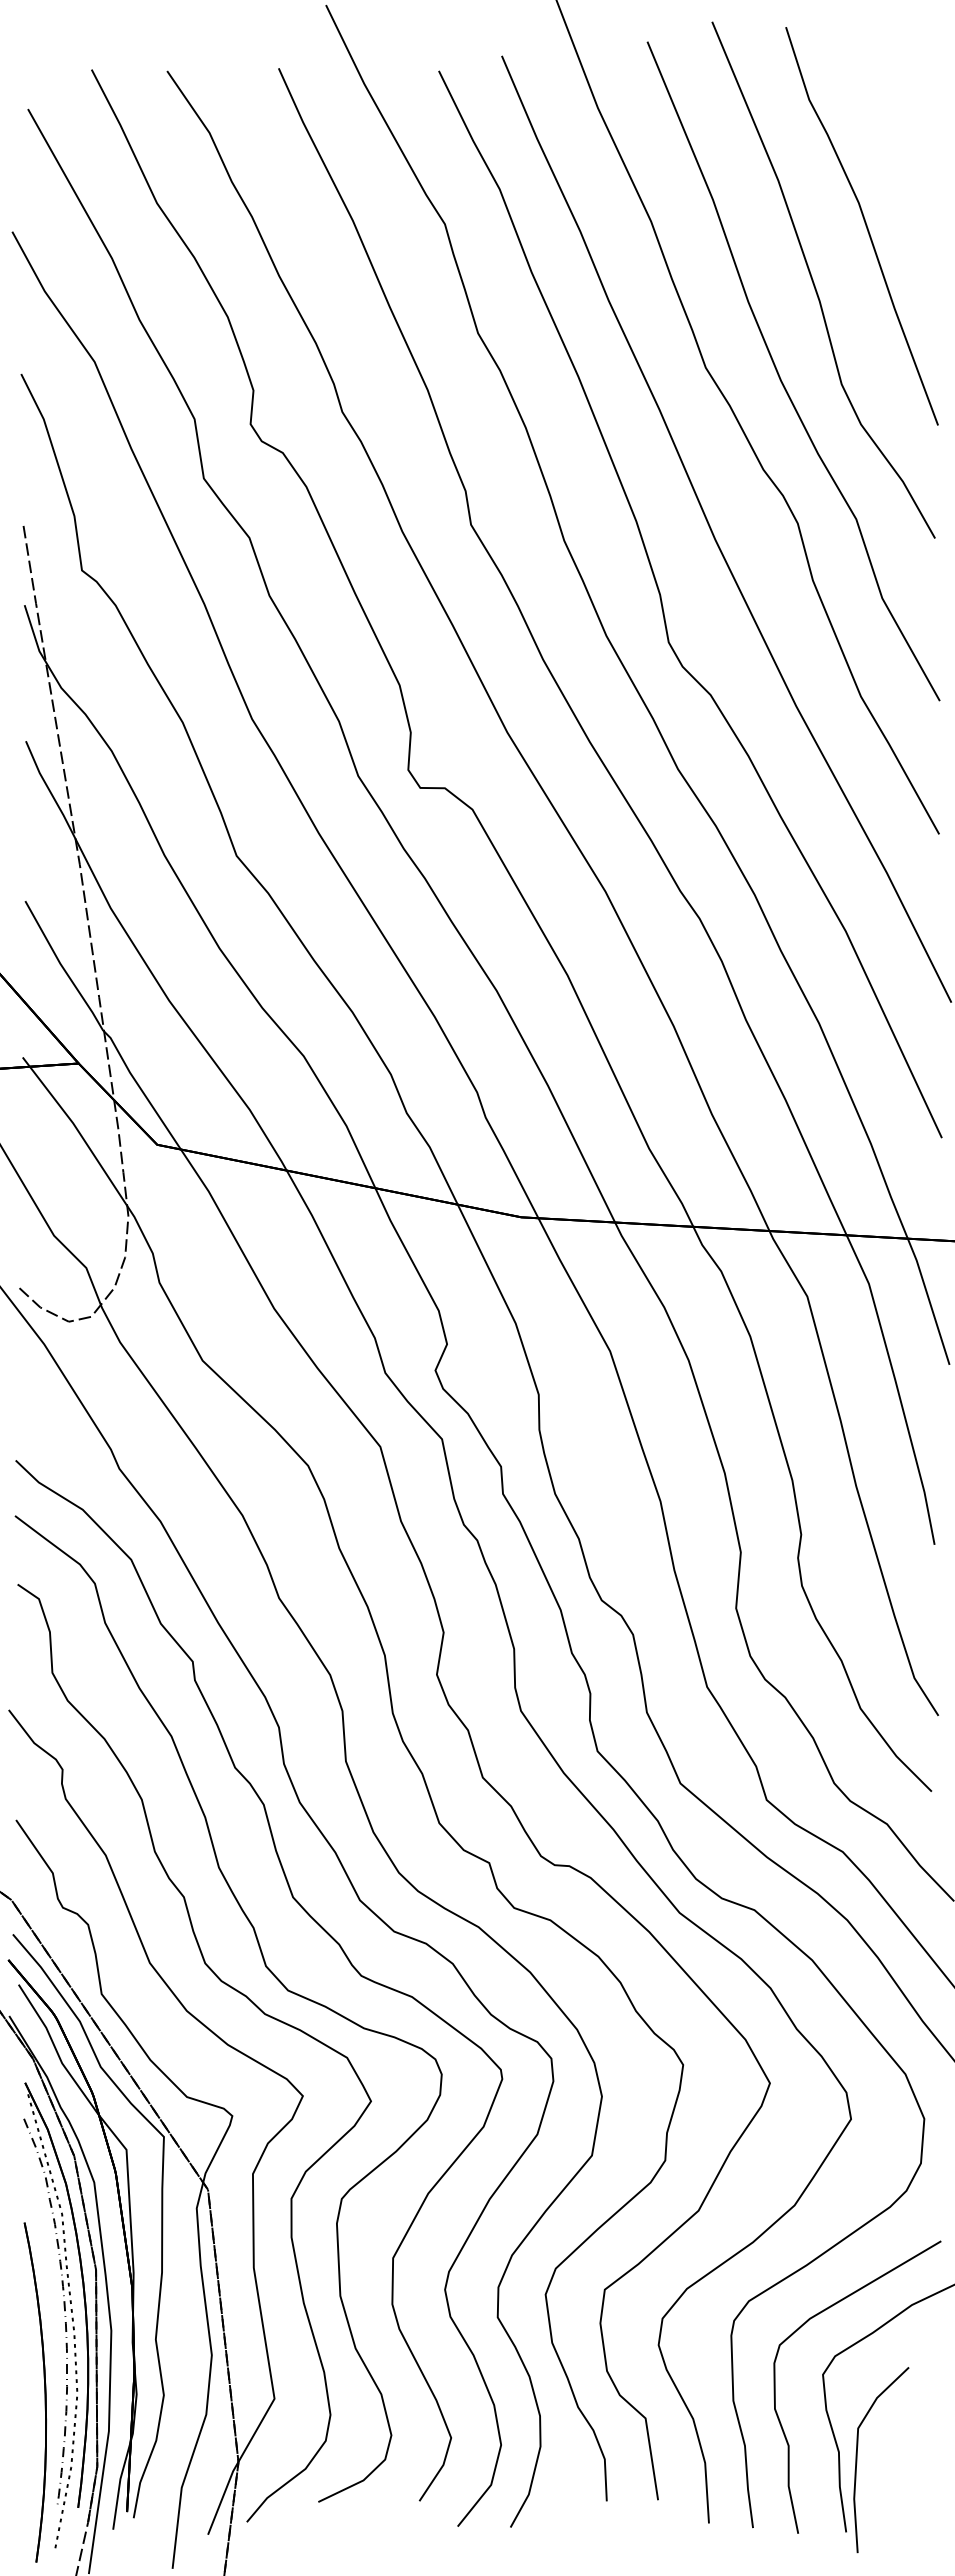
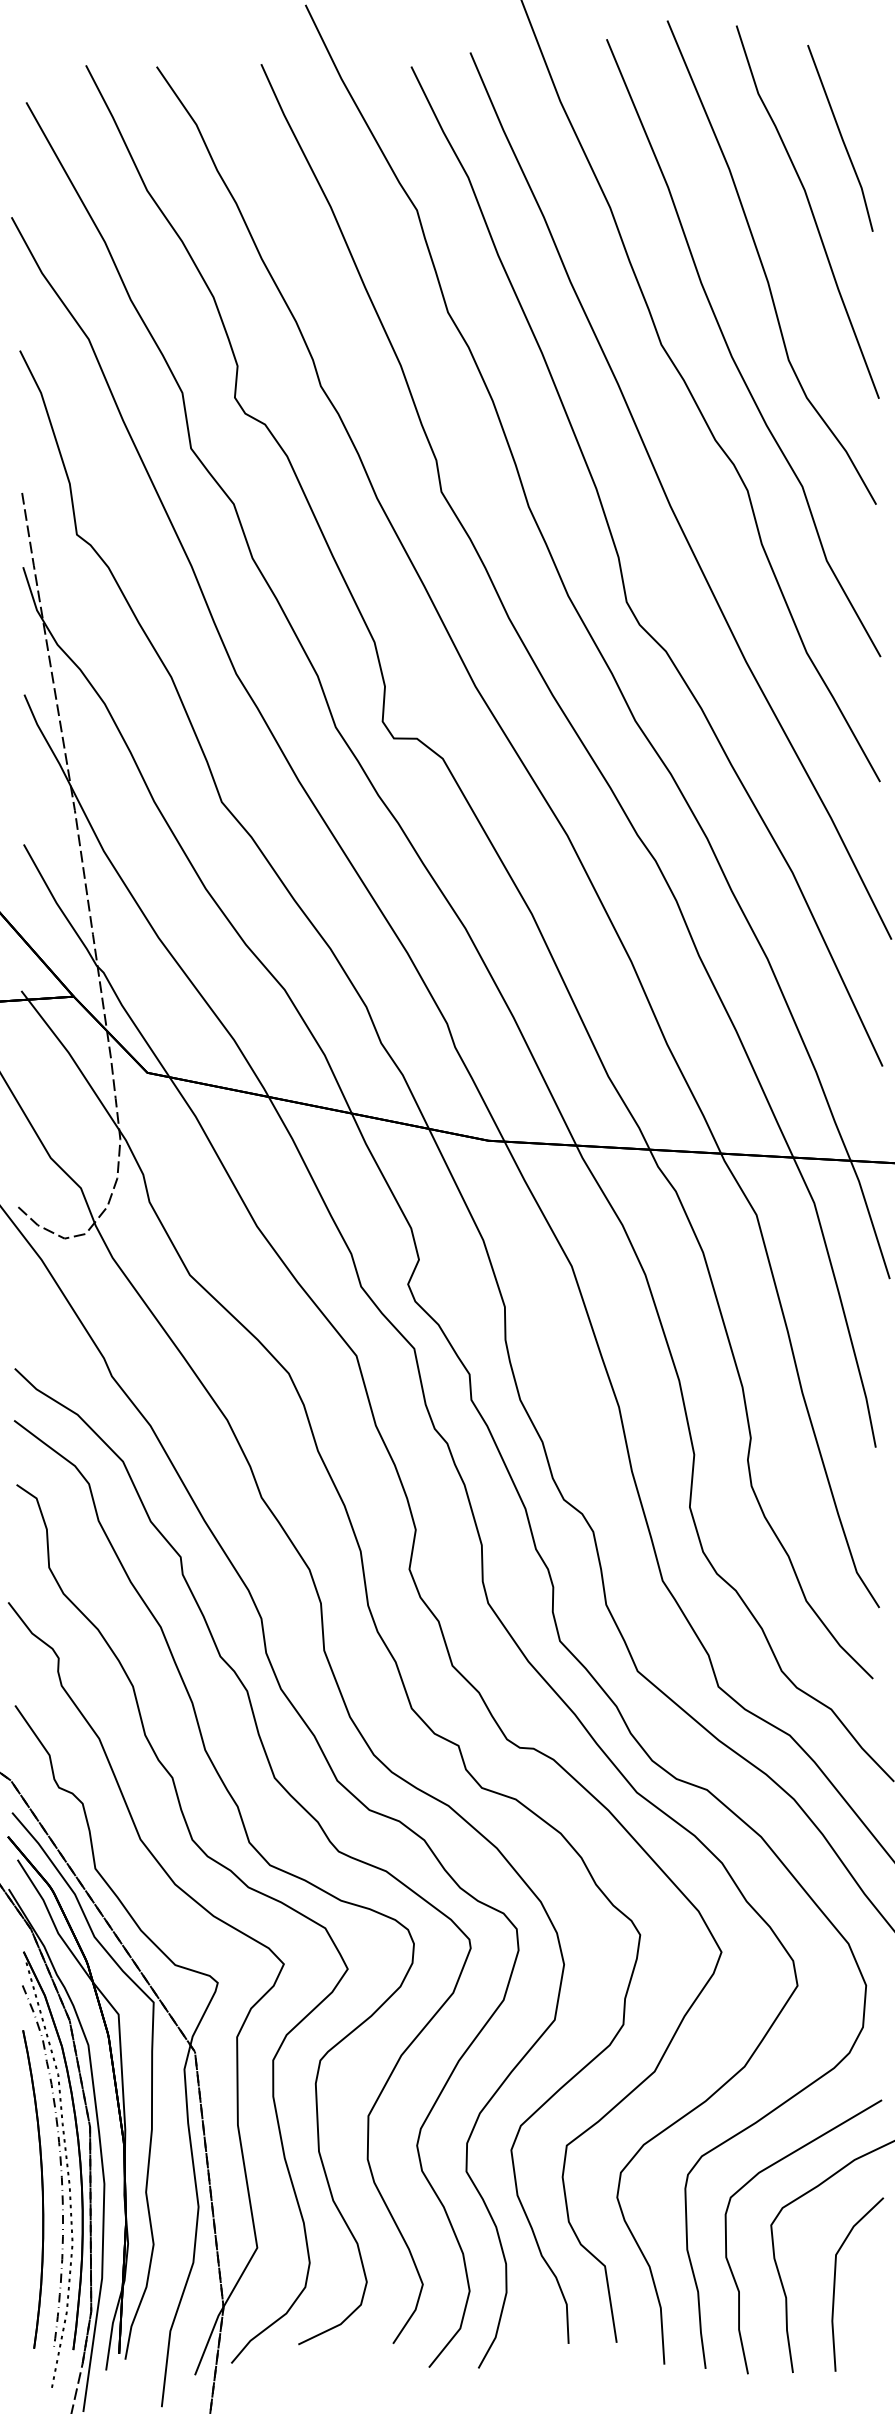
line: (897, 147) -> (841, 138), added
part: (44, 2392) -> (41, 2189), moved
line: (857, 2460) -> (835, 2285), moved

